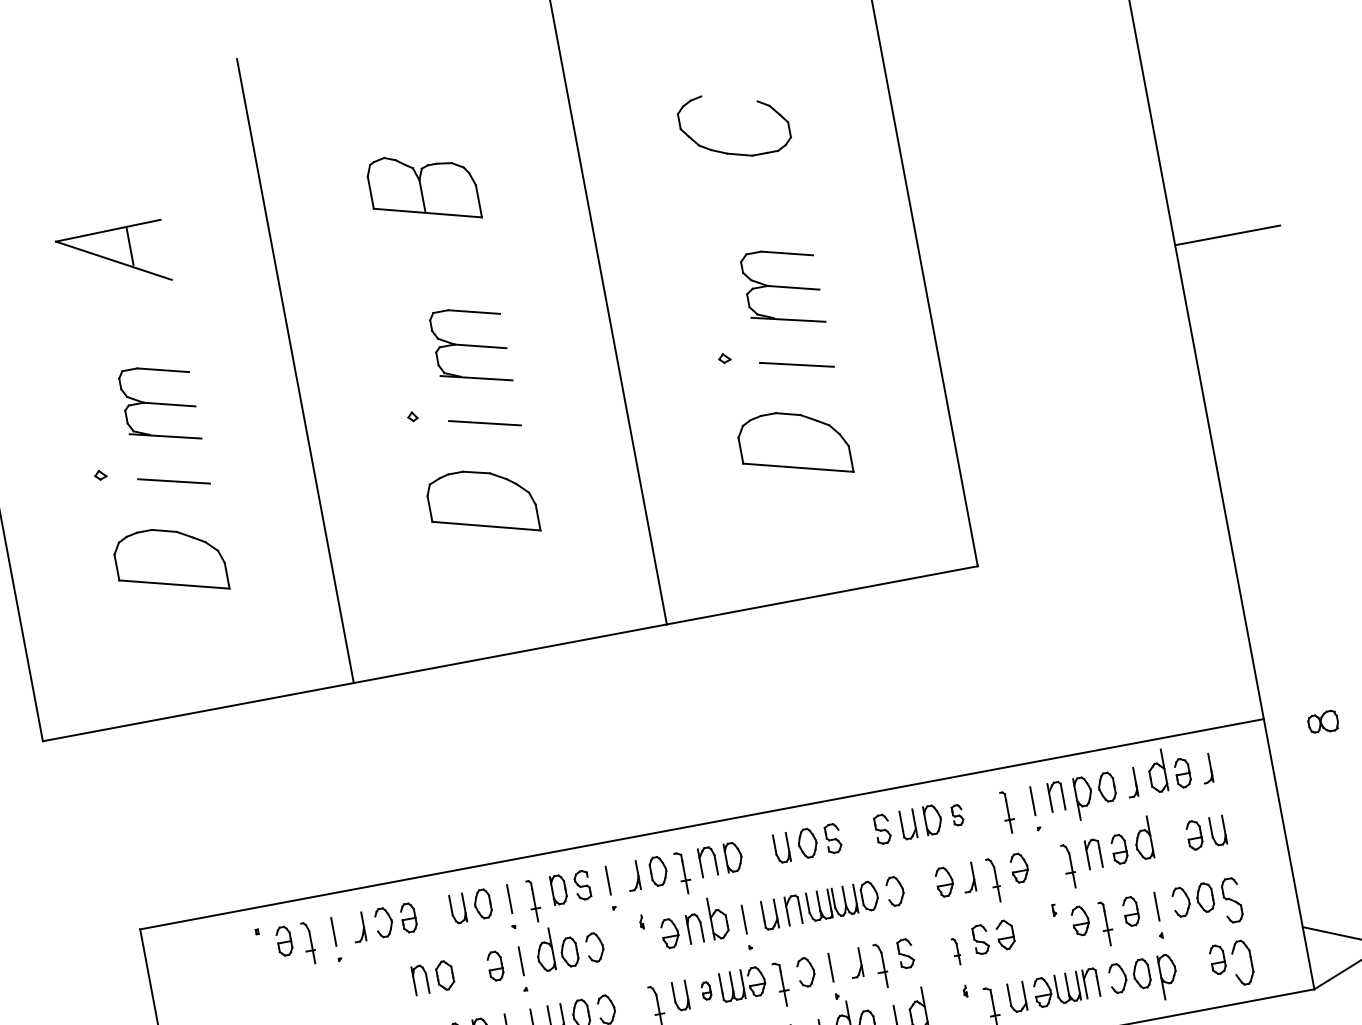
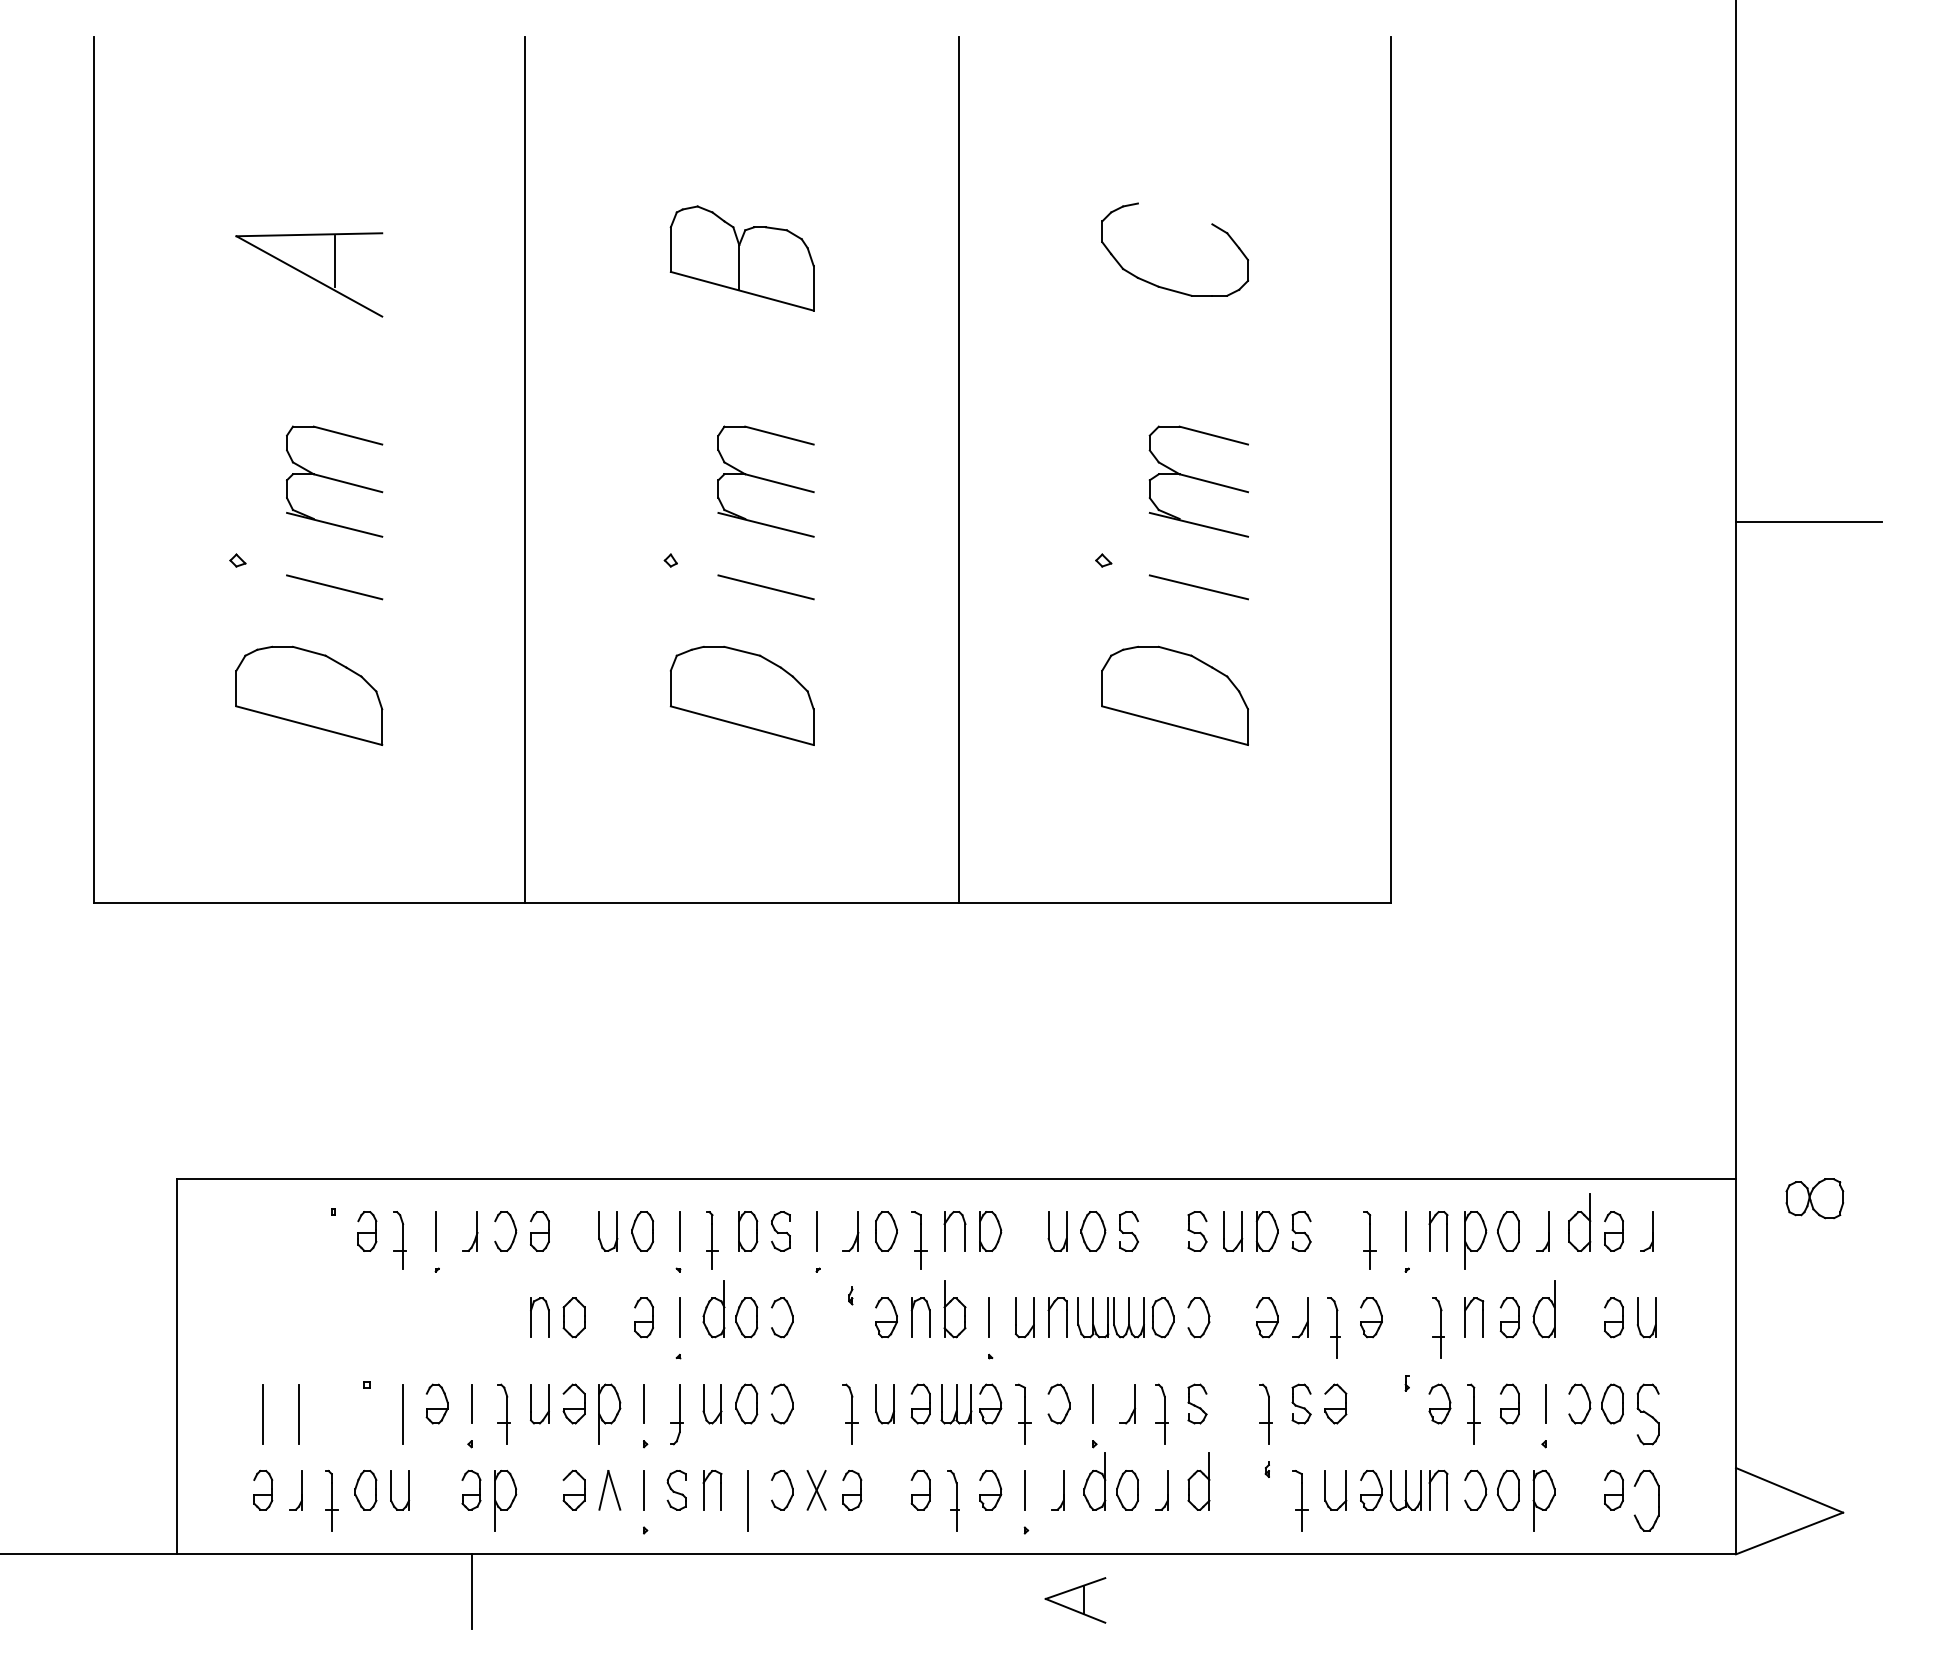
part: (1322, 722) -> (1814, 1198), size x1.43
part: (957, 815) -> (1301, 1231), size x1.43
part: (956, 951) -> (1265, 1413), size x1.67
part: (706, 990) -> (920, 1403), size x1.67

